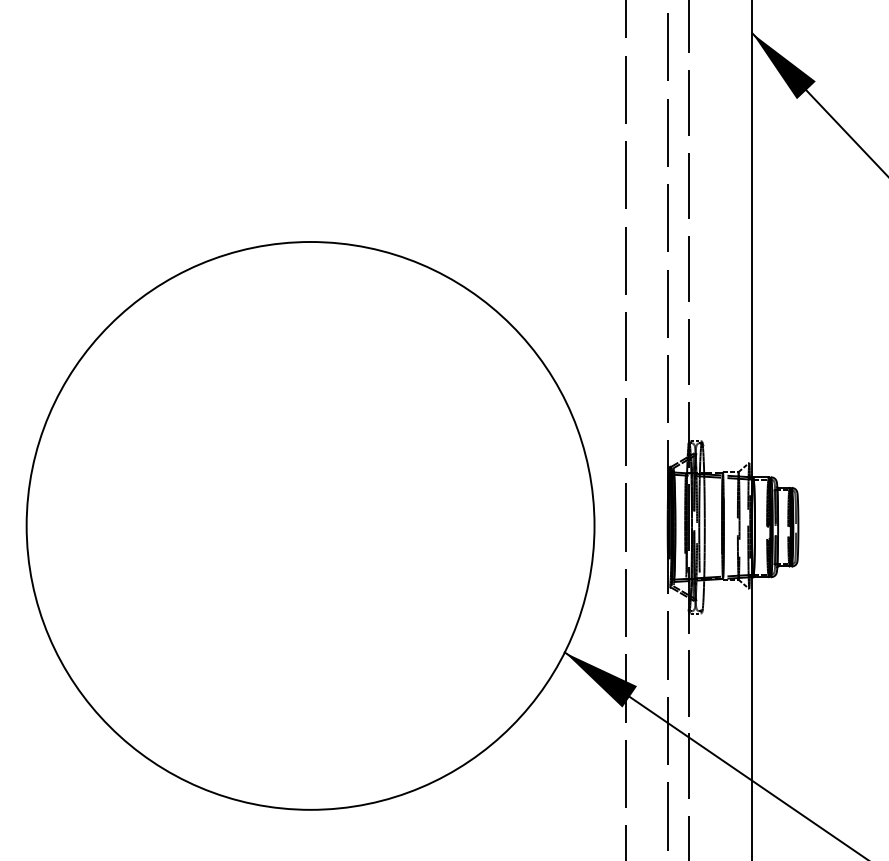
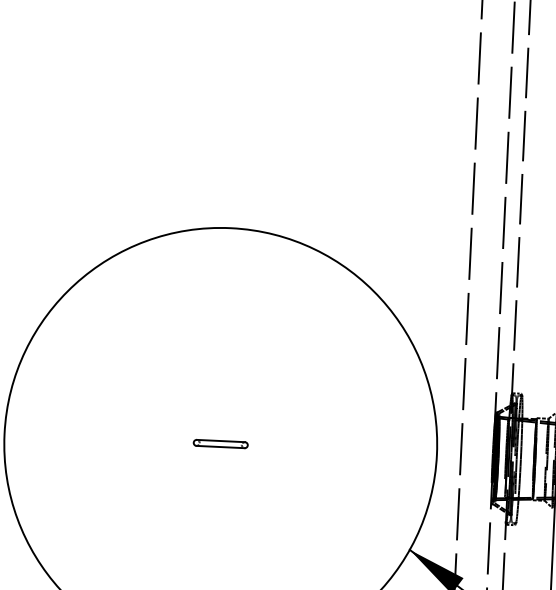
part: (310, 525) -> (220, 444), added

